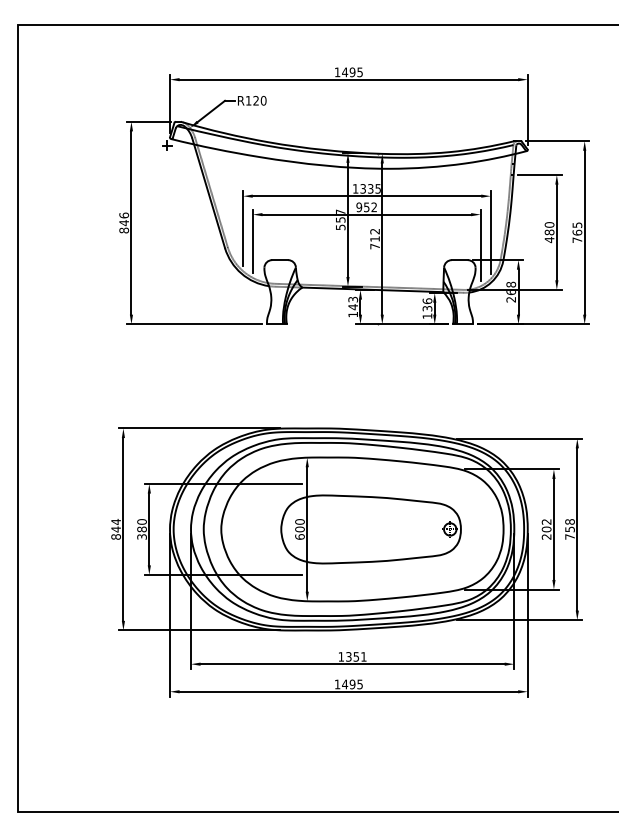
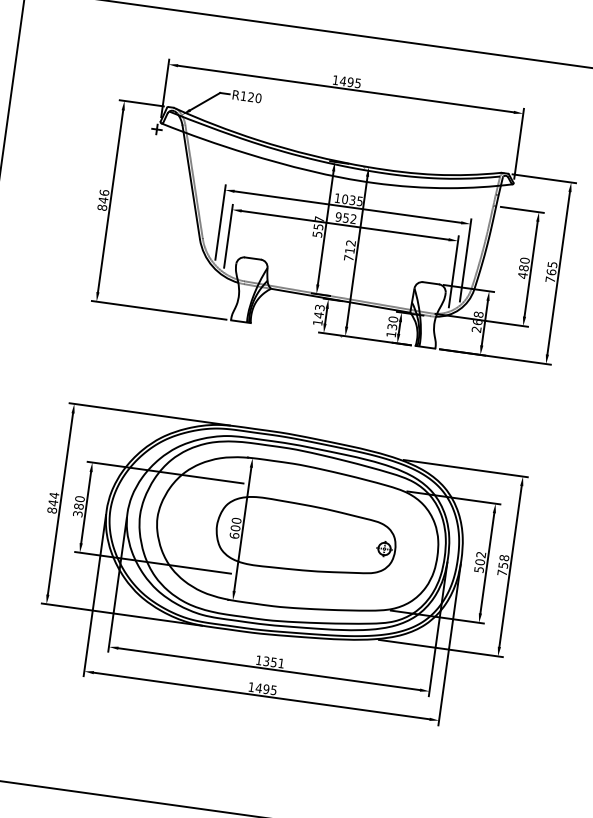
text: (363, 188) -> (345, 198), 1335 -> 1035
text: (426, 300) -> (392, 318), 136 -> 130
text: (546, 536) -> (479, 569), 202 -> 502

